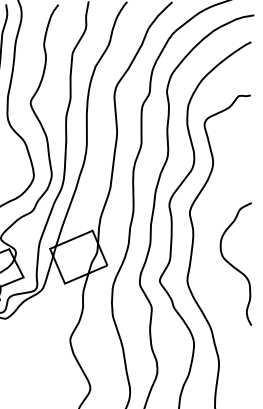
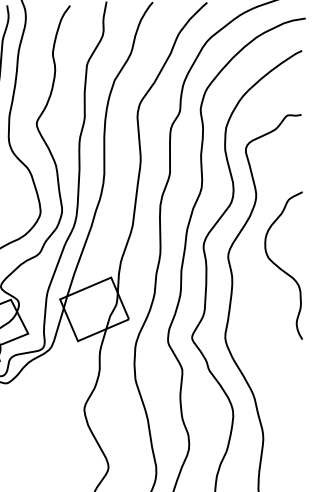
curve: (233, 265) -> (280, 267), moved

